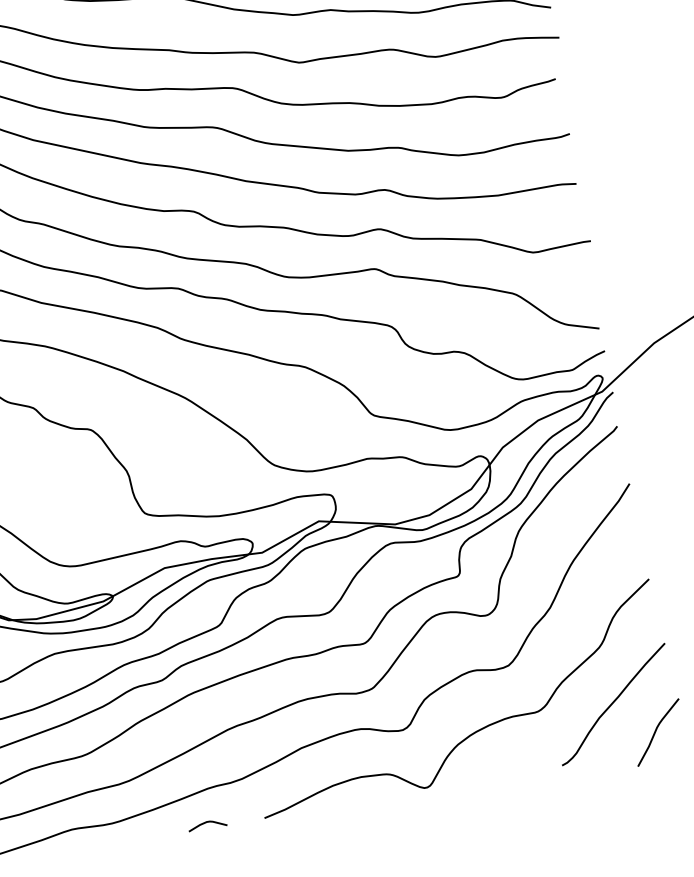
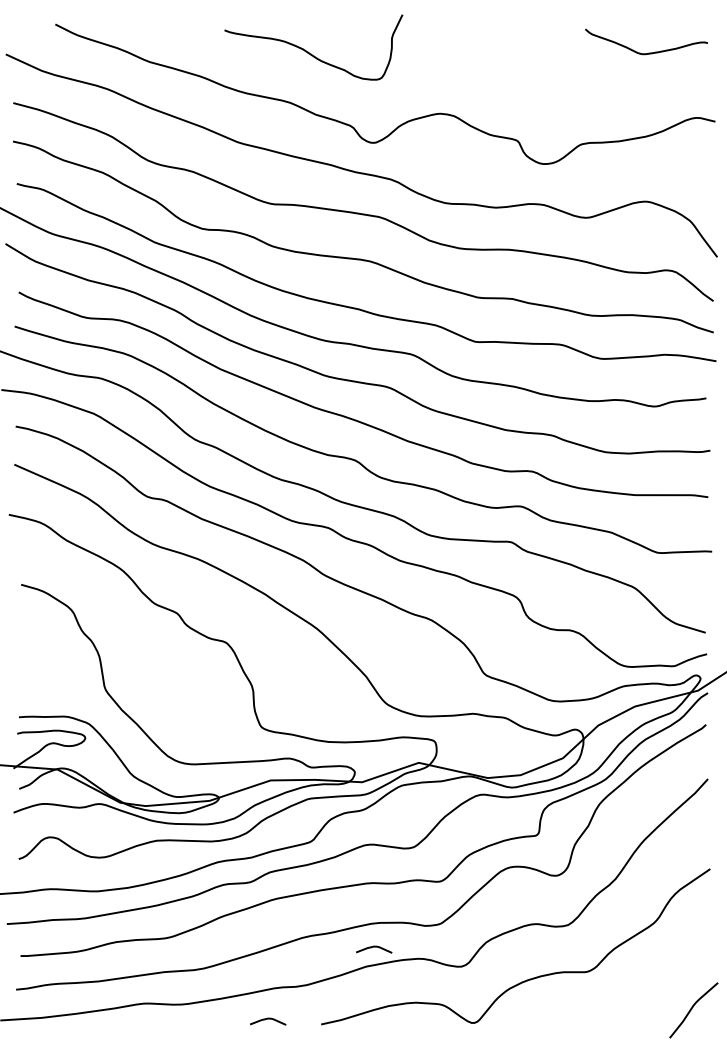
curve: (613, 703) -> (657, 976), removed
curve: (306, 726) -> (374, 947), added

